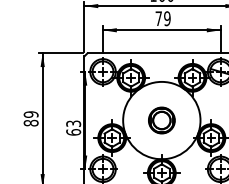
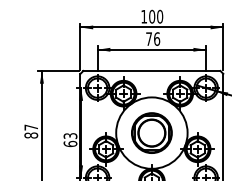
text: (167, 18) -> (157, 38), 79 -> 76
text: (31, 114) -> (31, 127), 89 -> 87
part: (161, 119) -> (151, 132), size x1.67

